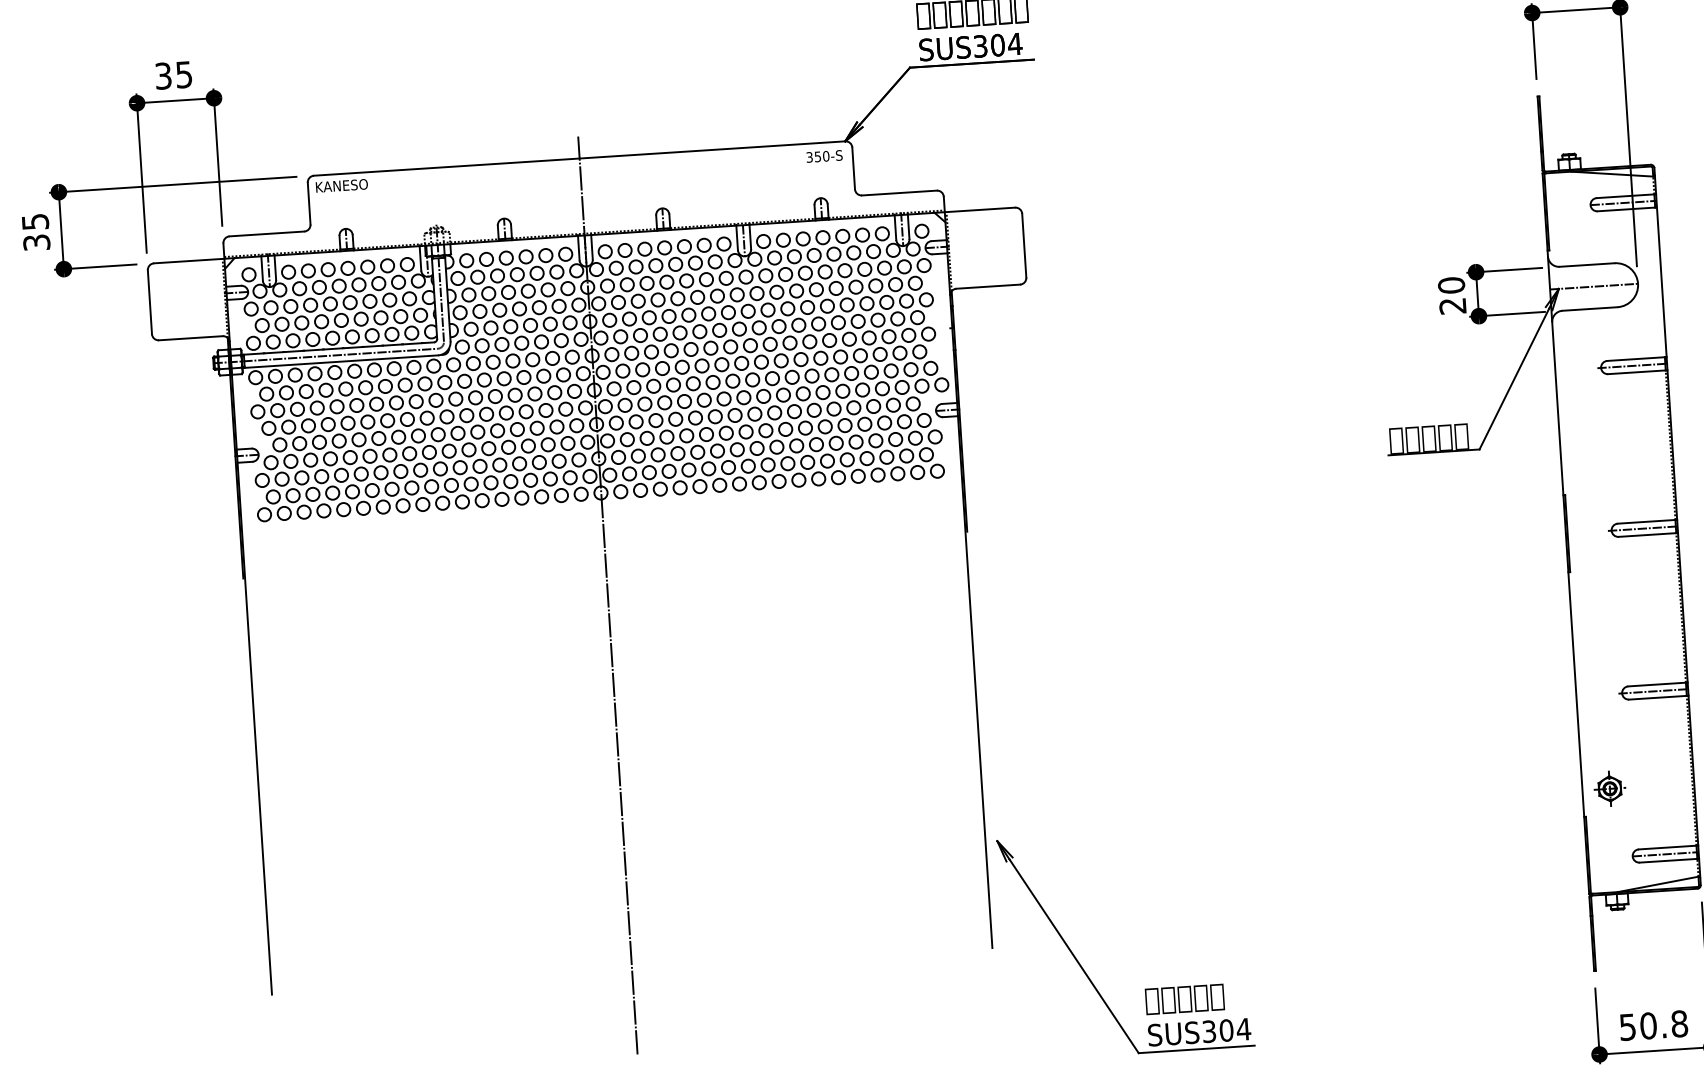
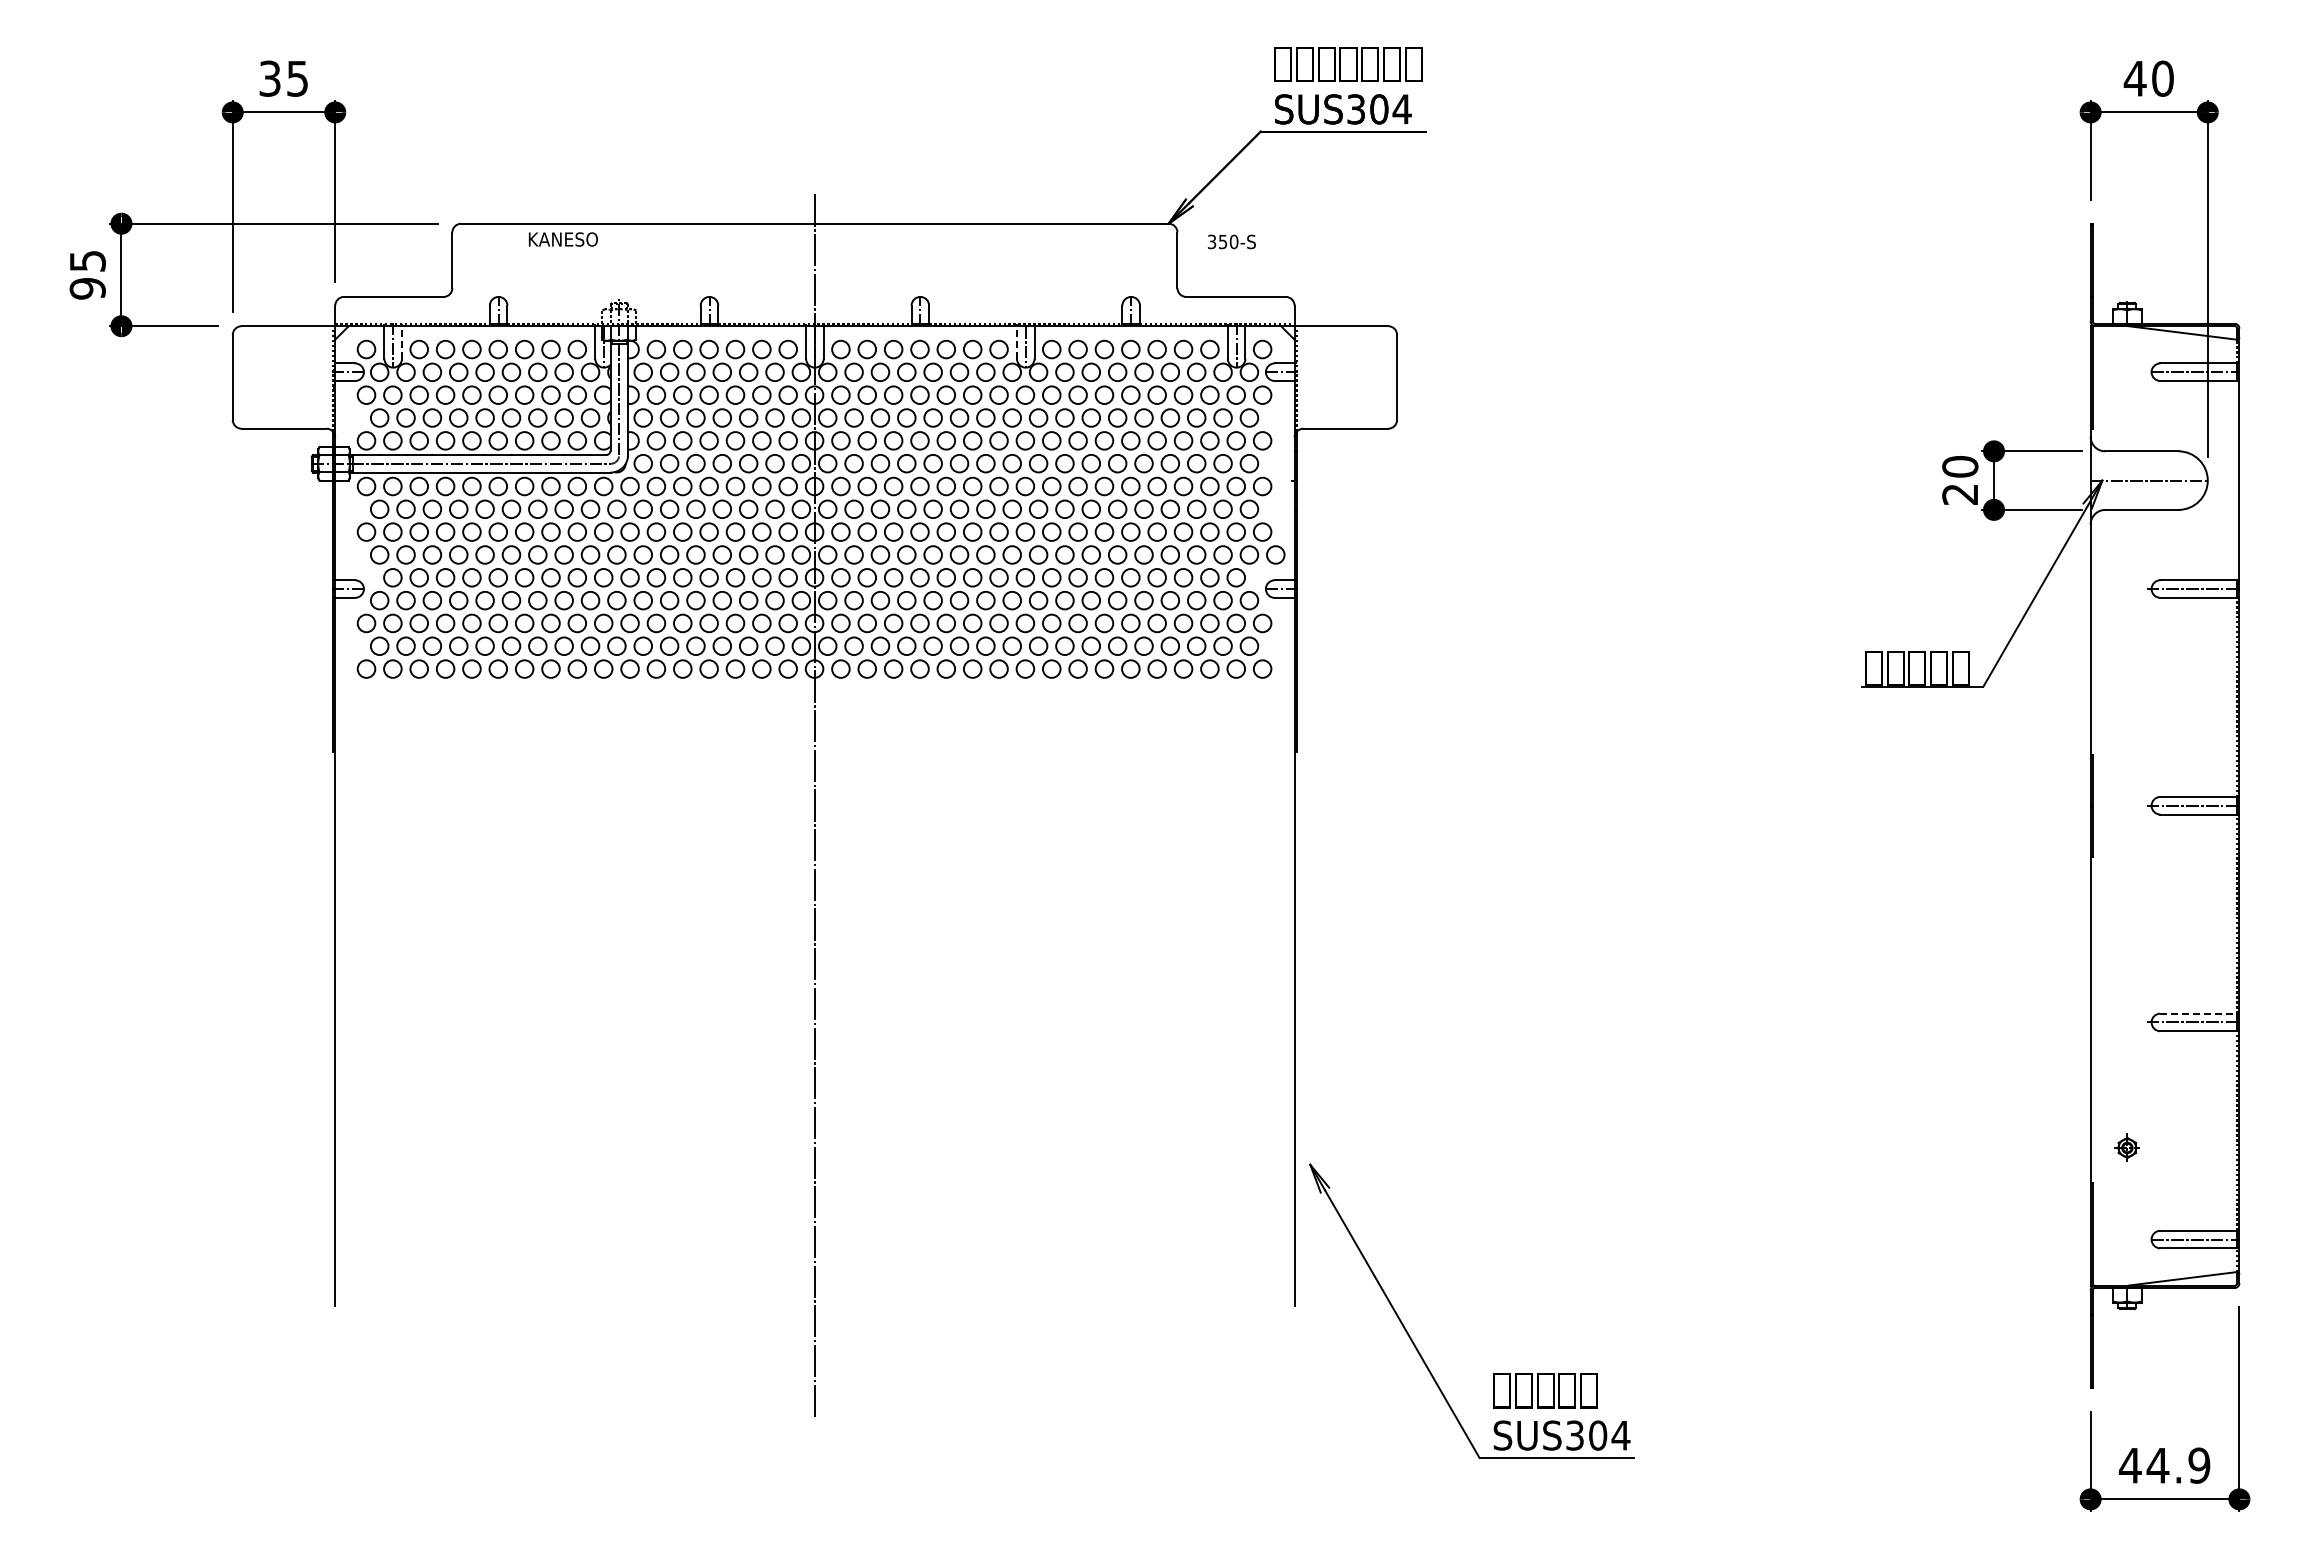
text: (824, 156) -> (1231, 241), moved
text: (342, 185) -> (563, 239), moved
line: (736, 237) -> (1016, 342), solid -> dashed
text: (36, 242) -> (87, 288), 35 -> 95
line: (275, 267) -> (402, 342), solid -> dashed
line: (1657, 684) -> (2199, 1013), solid -> dashed
part: (1610, 788) -> (2127, 1147), size x0.6
text: (1653, 1025) -> (2164, 1465), 50.8 -> 44.9

